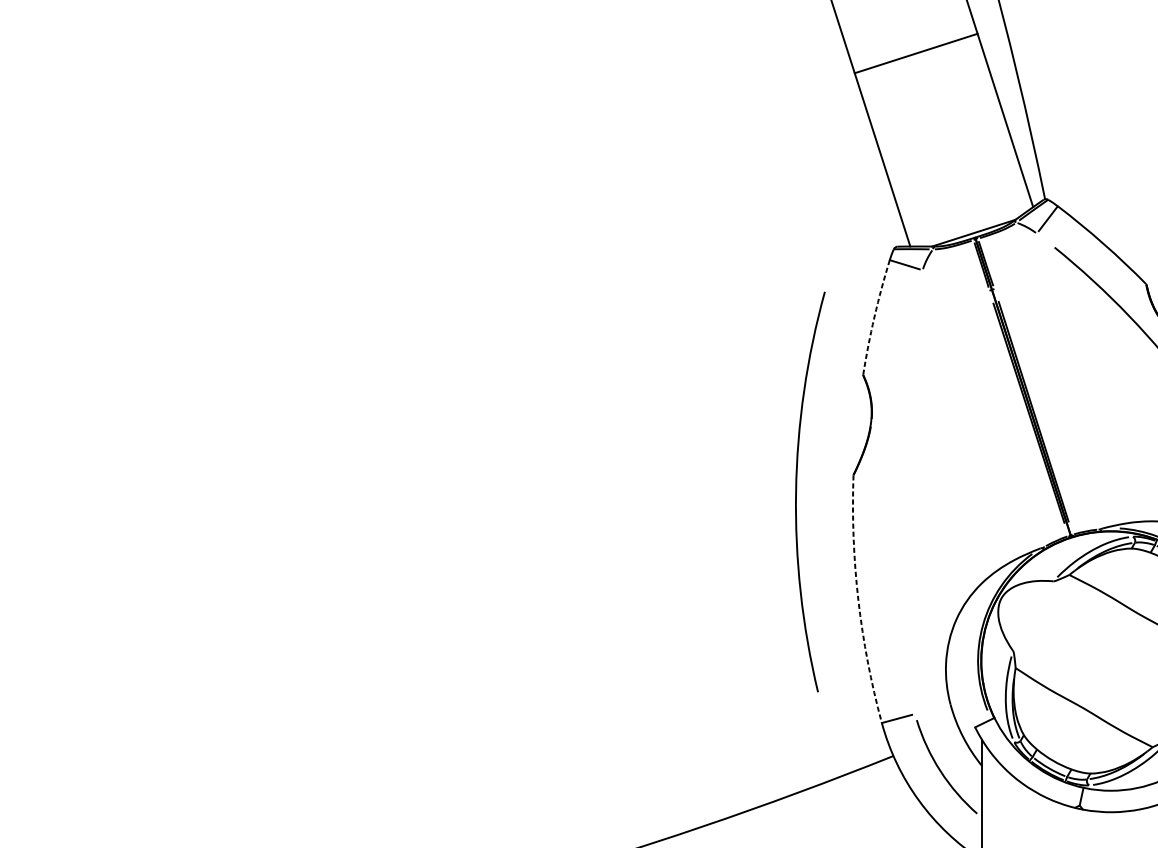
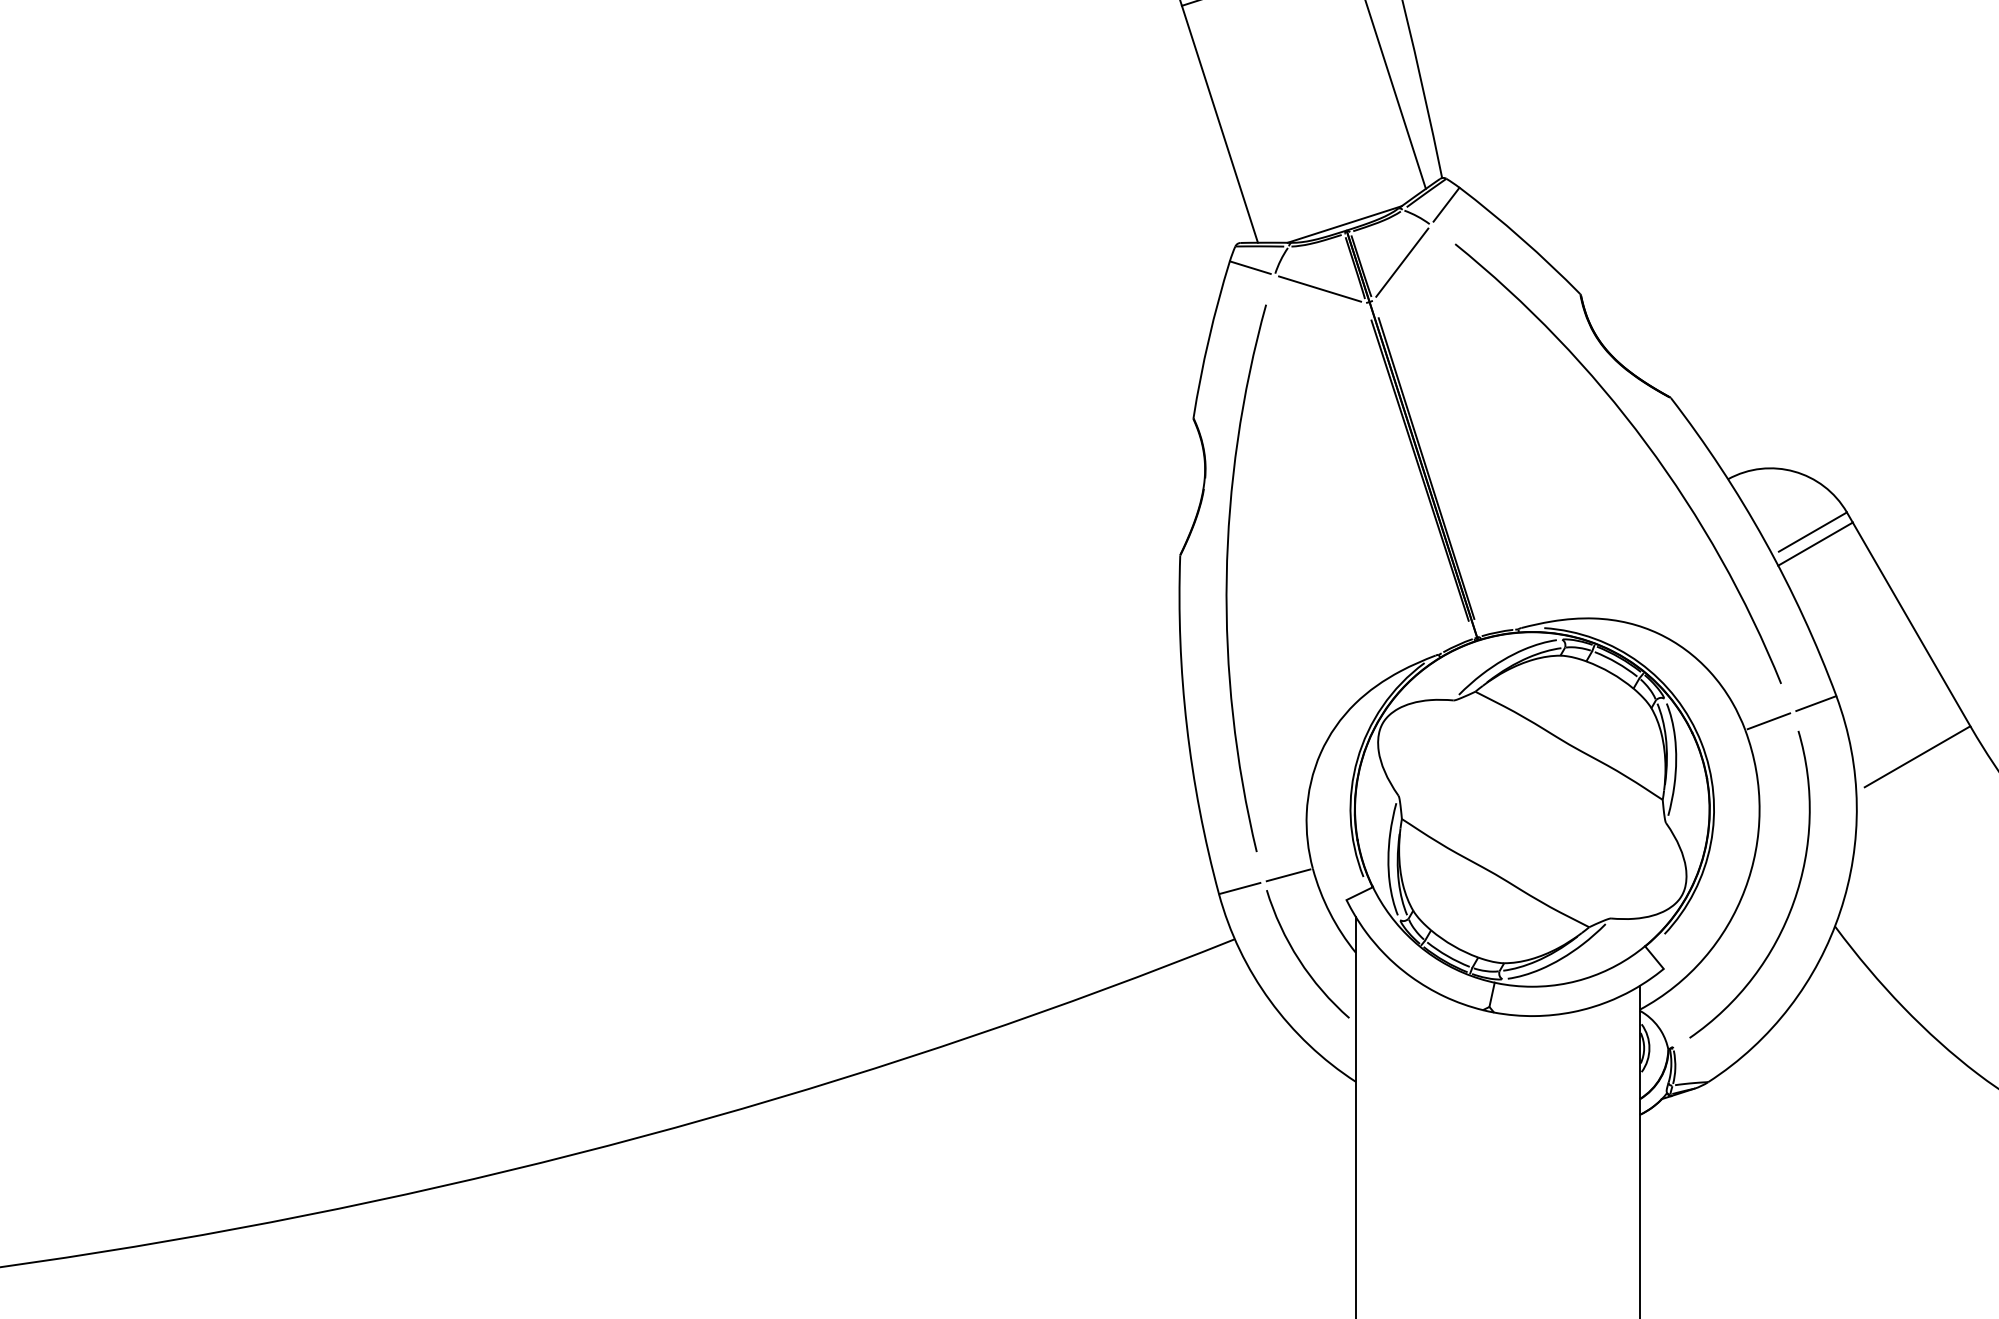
line: (1016, 260) -> (1402, 262), added
line: (956, 280) -> (1320, 288), added
arc: (874, 317) -> (1208, 339), dashed -> solid
arc: (796, 492) -> (1227, 578), moved
arc: (858, 600) -> (1186, 726), dashed -> solid
line: (932, 709) -> (1288, 875), added

